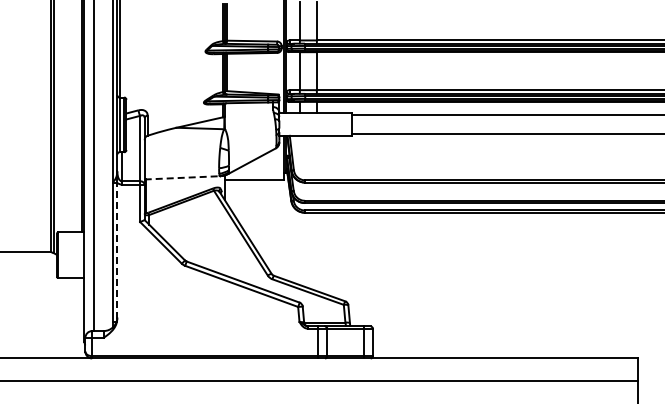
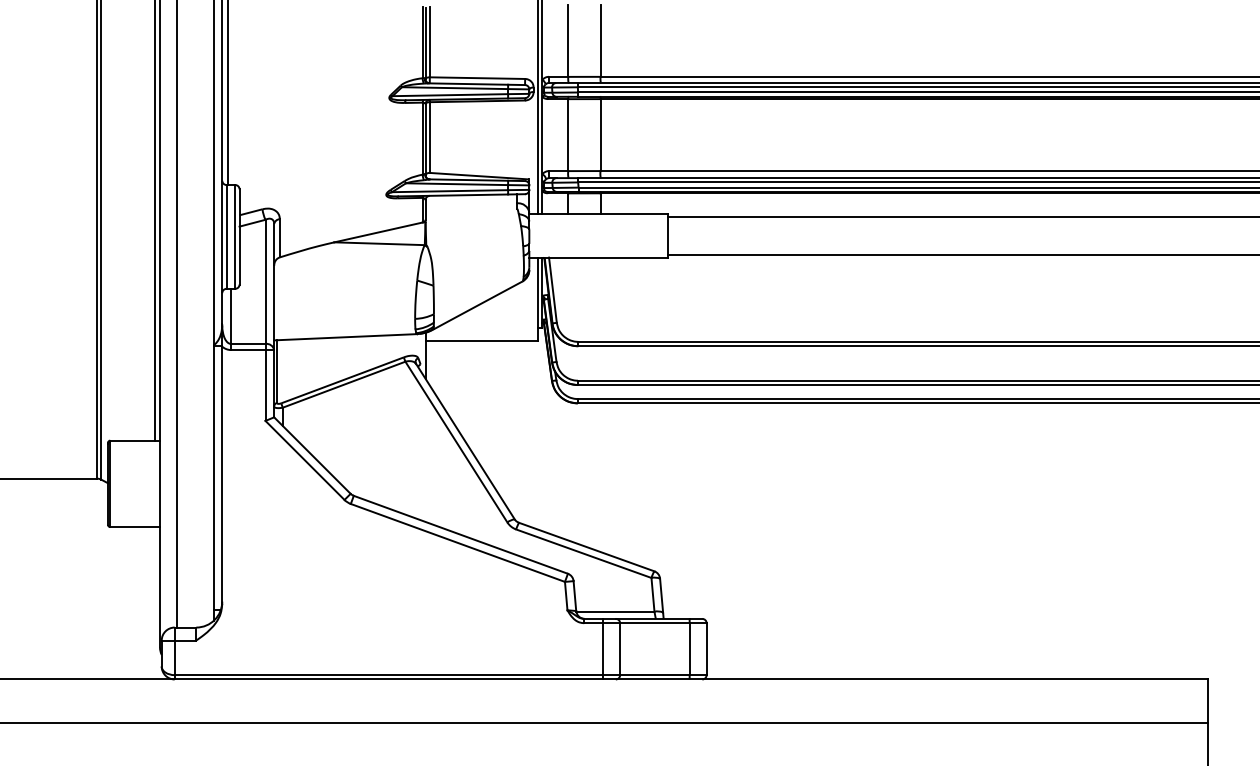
line: (182, 177) -> (345, 336), dashed -> solid
line: (117, 250) -> (222, 474), dashed -> solid

